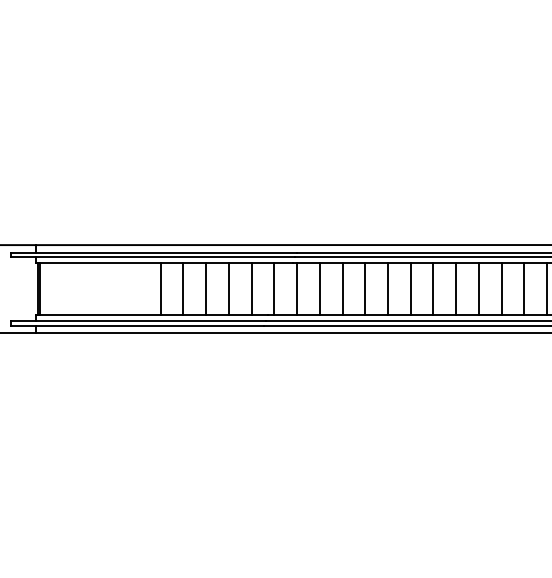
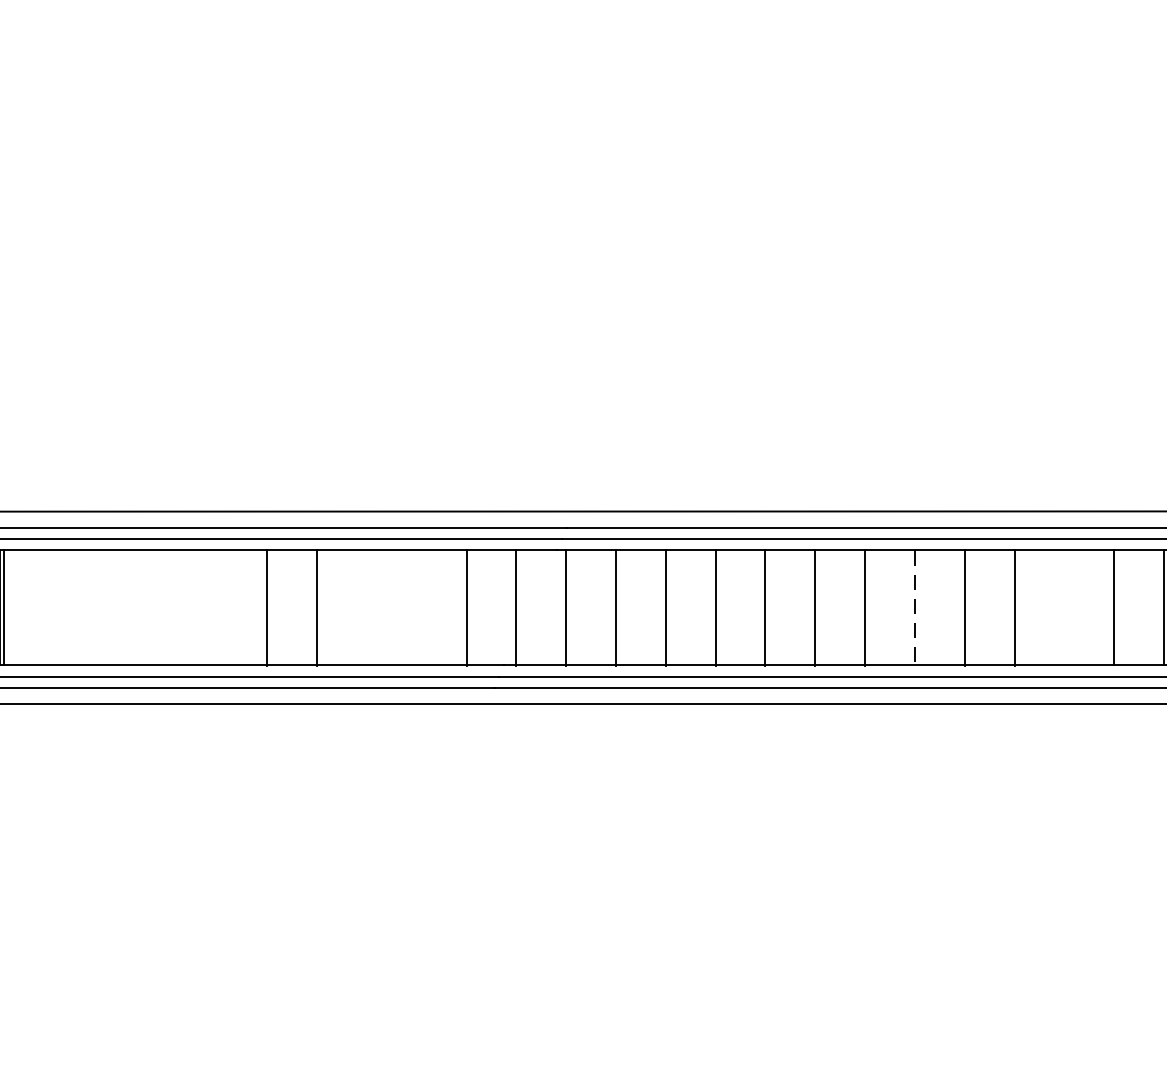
line: (206, 288) -> (367, 606), removed
line: (228, 288) -> (416, 606), removed
line: (524, 288) -> (1064, 606), removed
line: (456, 289) -> (915, 608), solid -> dashed

